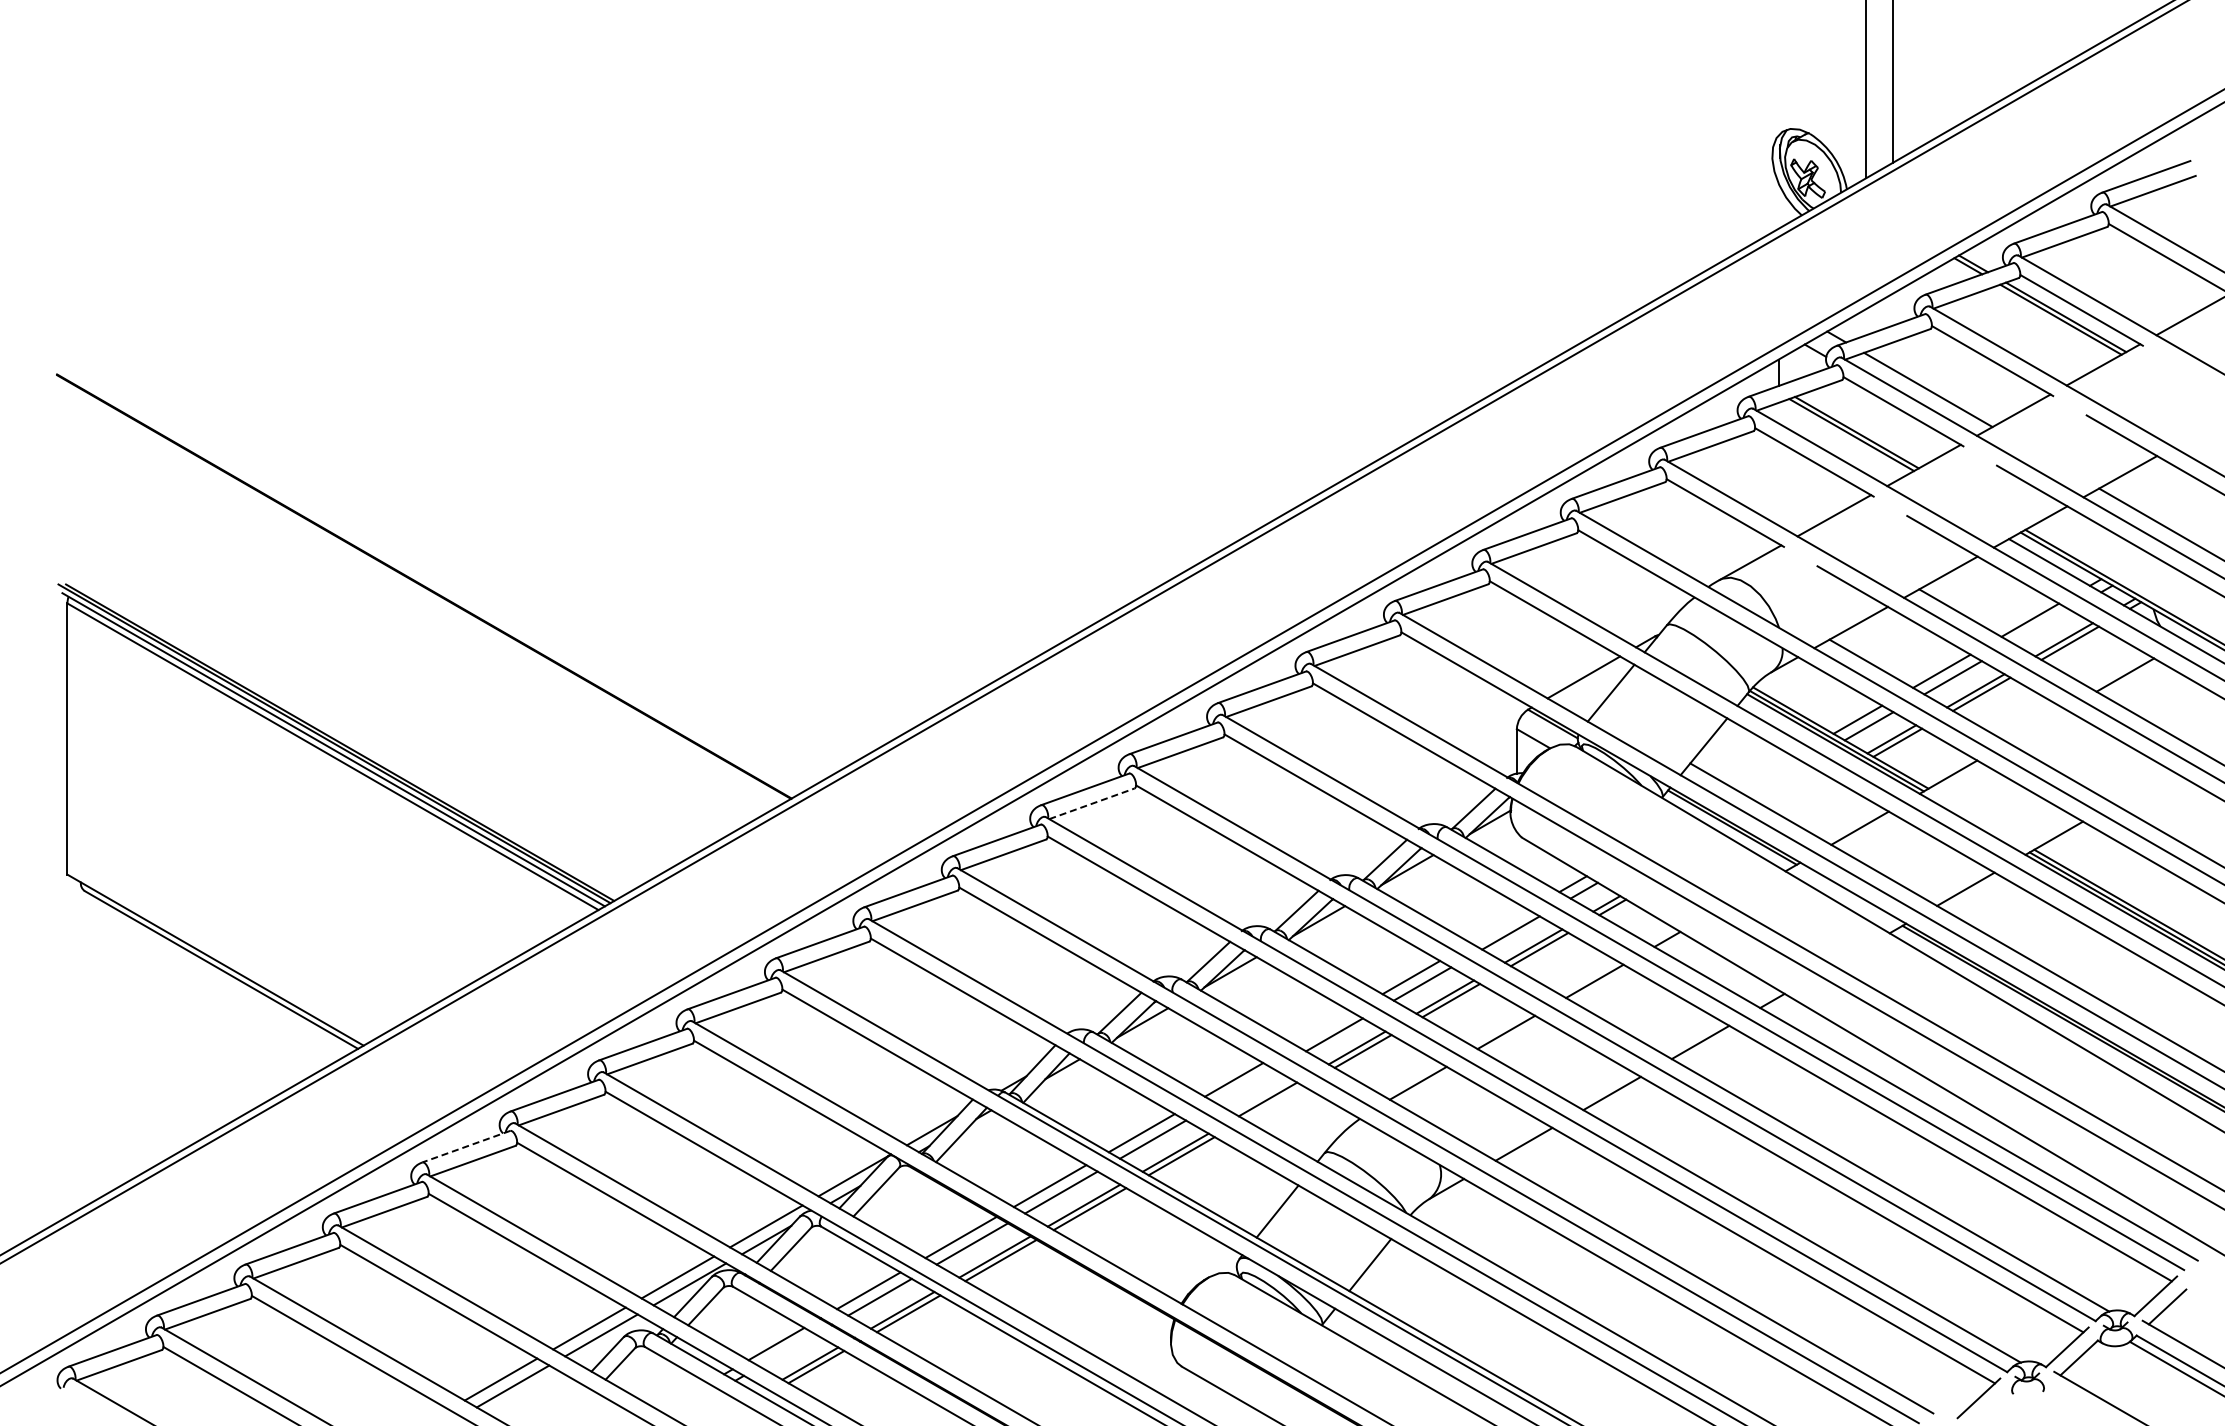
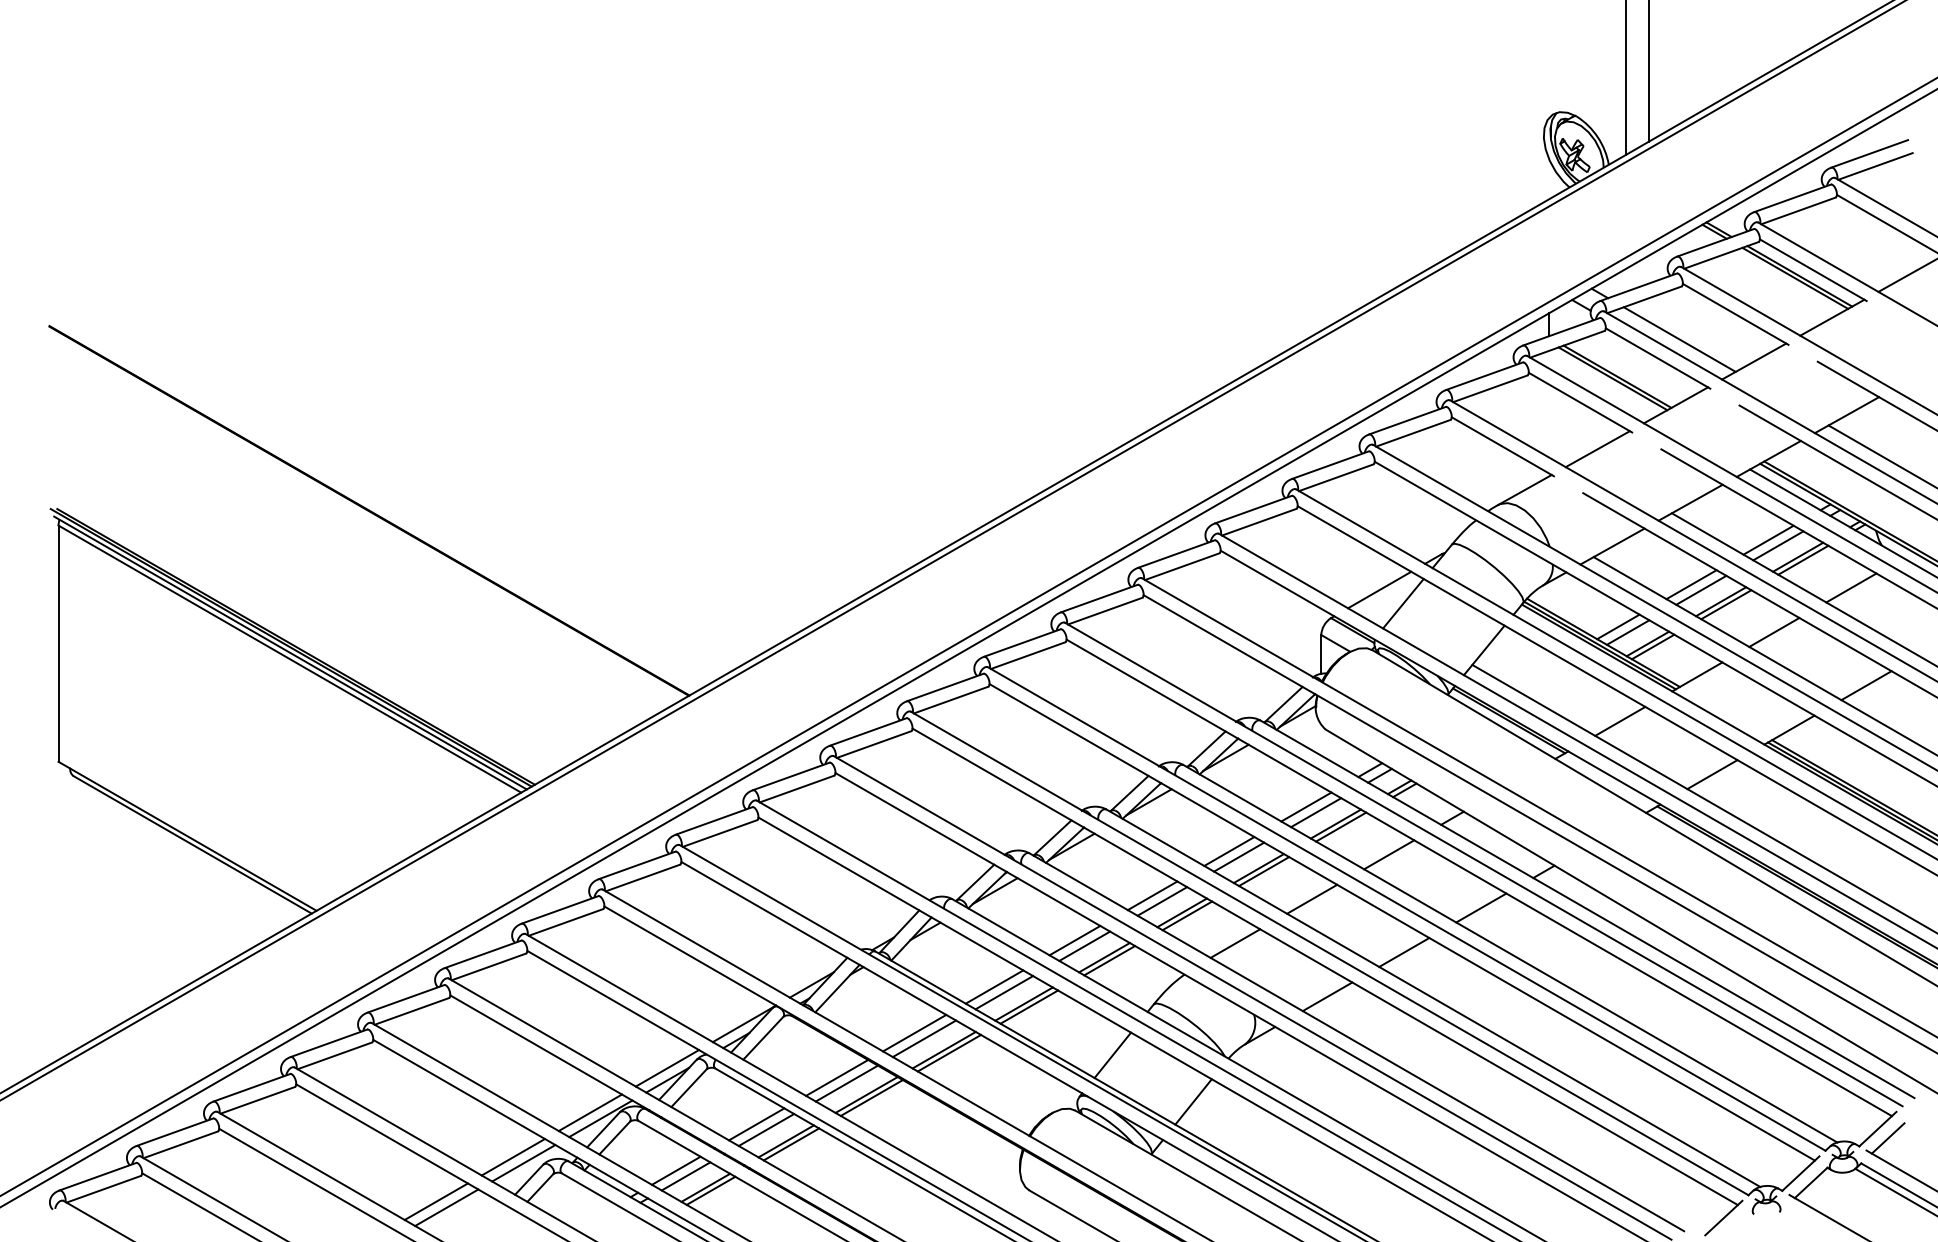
line: (2041, 626) -> (1778, 545), added
line: (2036, 725) -> (1773, 631), added
line: (2142, 786) -> (1866, 685), added
line: (1092, 803) -> (951, 699), dashed -> solid
line: (1499, 926) -> (1306, 807), added
line: (1322, 1028) -> (1151, 895), added
line: (1245, 1086) -> (1084, 946), added
line: (1273, 1102) -> (1109, 960), added
line: (466, 1146) -> (406, 998), dashed -> solid
line: (787, 1350) -> (685, 1176), added

